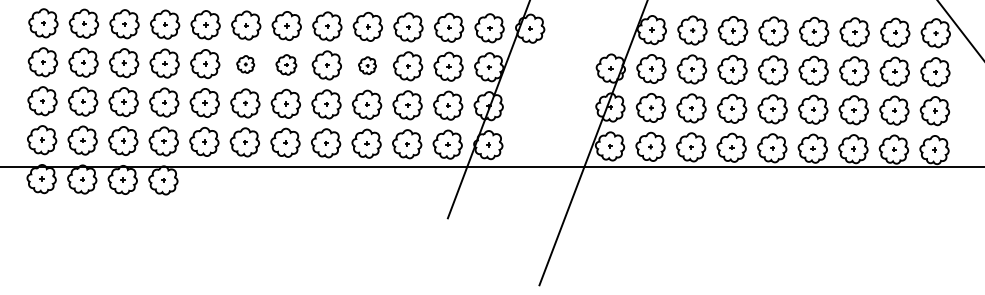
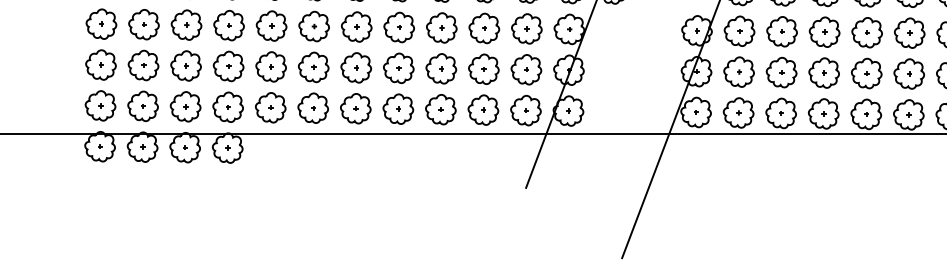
part: (245, 64) -> (313, 26), size x1.67
part: (286, 64) -> (356, 26), size x1.43
part: (367, 65) -> (441, 27), size x1.67

